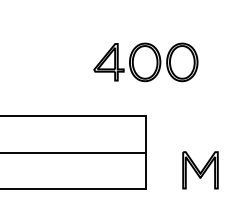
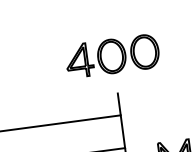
part: (145, 62) -> (112, 56), moved
line: (146, 103) -> (119, 104), added

